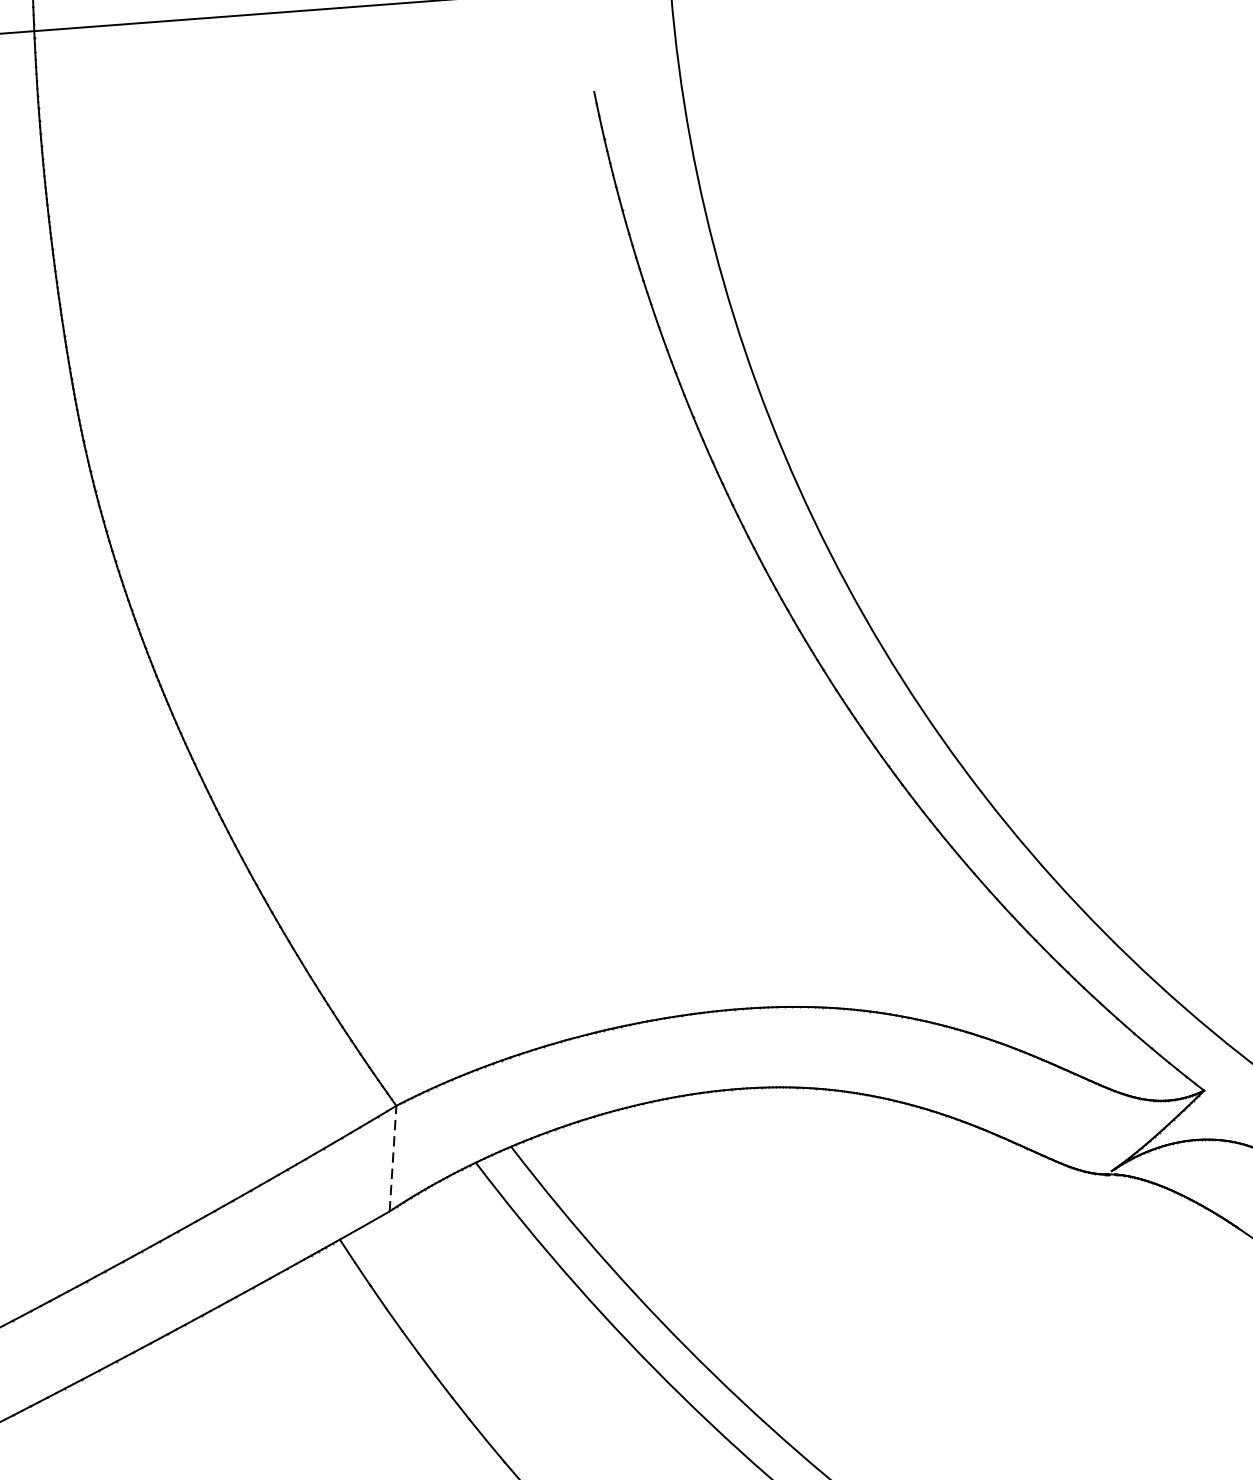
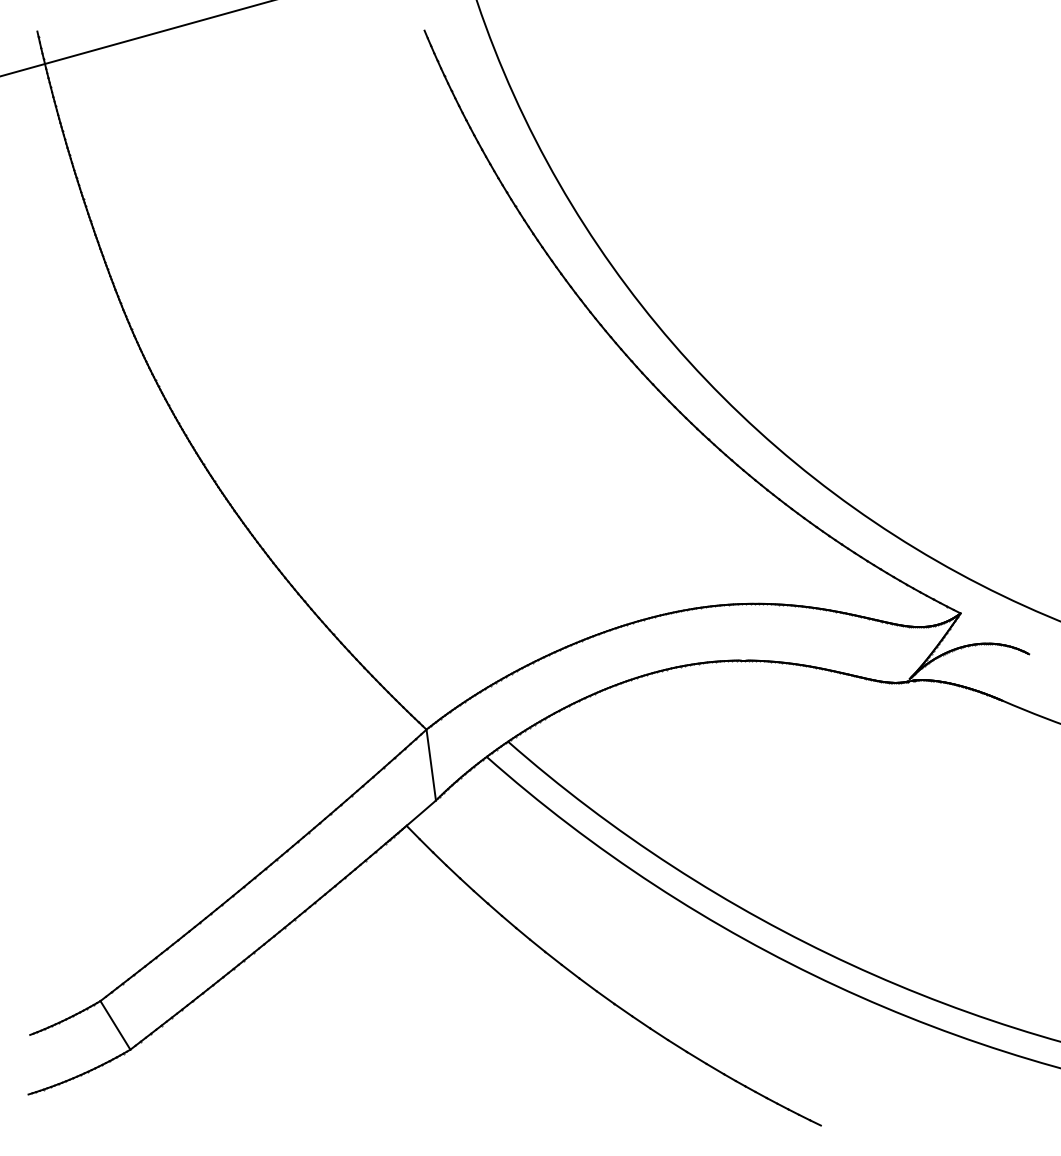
line: (393, 1159) -> (431, 765), dashed -> solid

